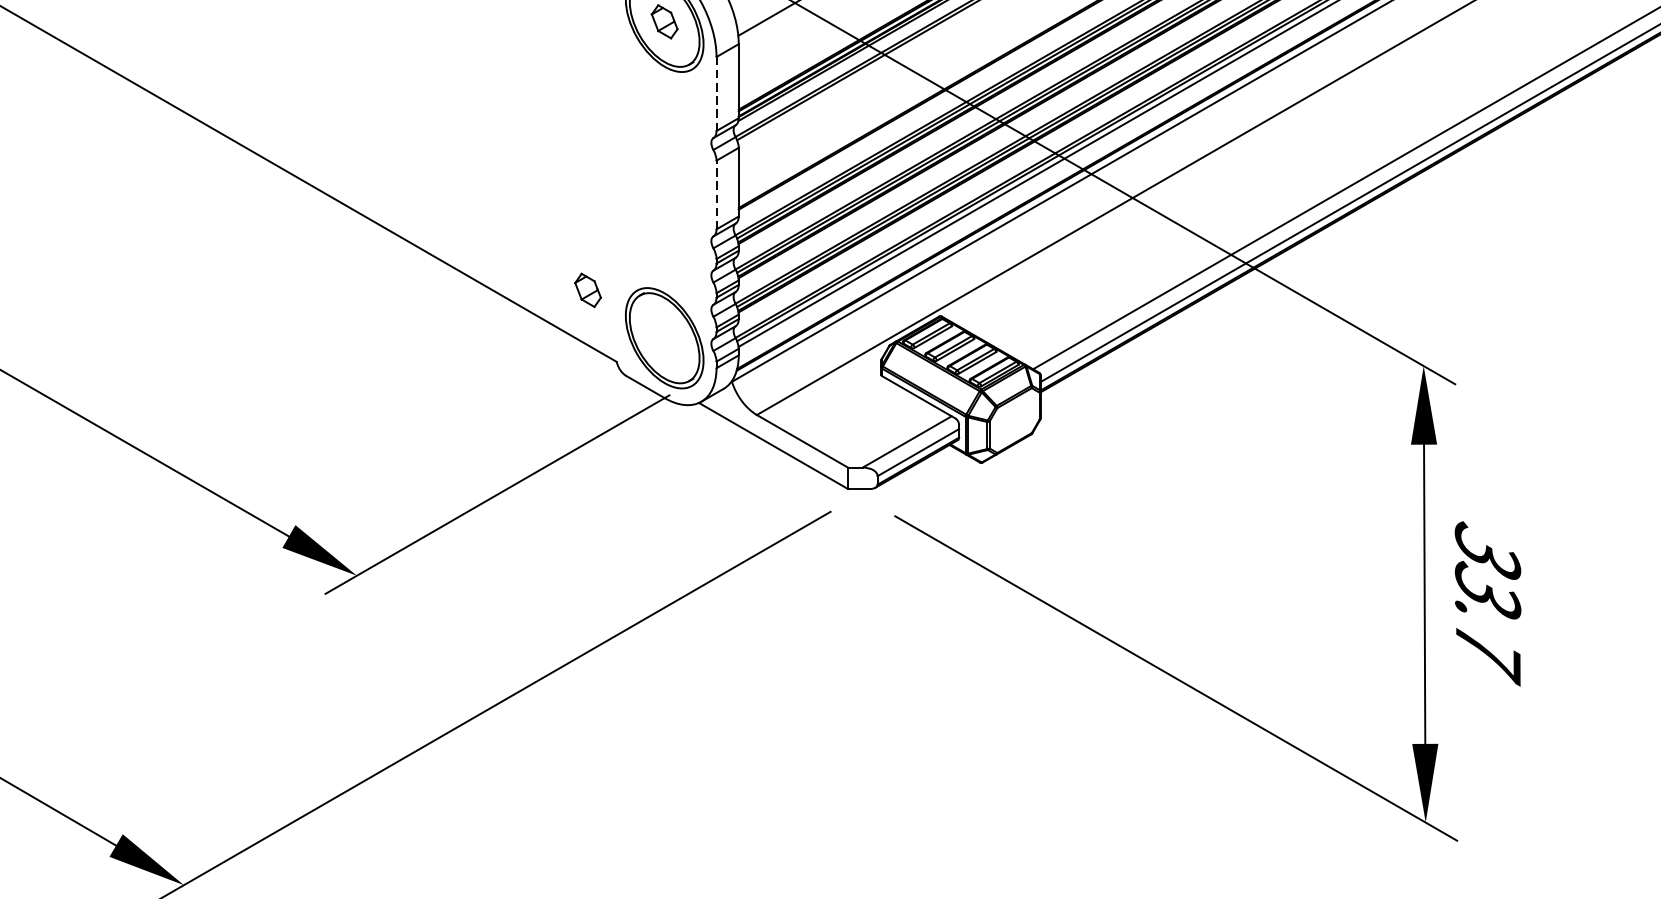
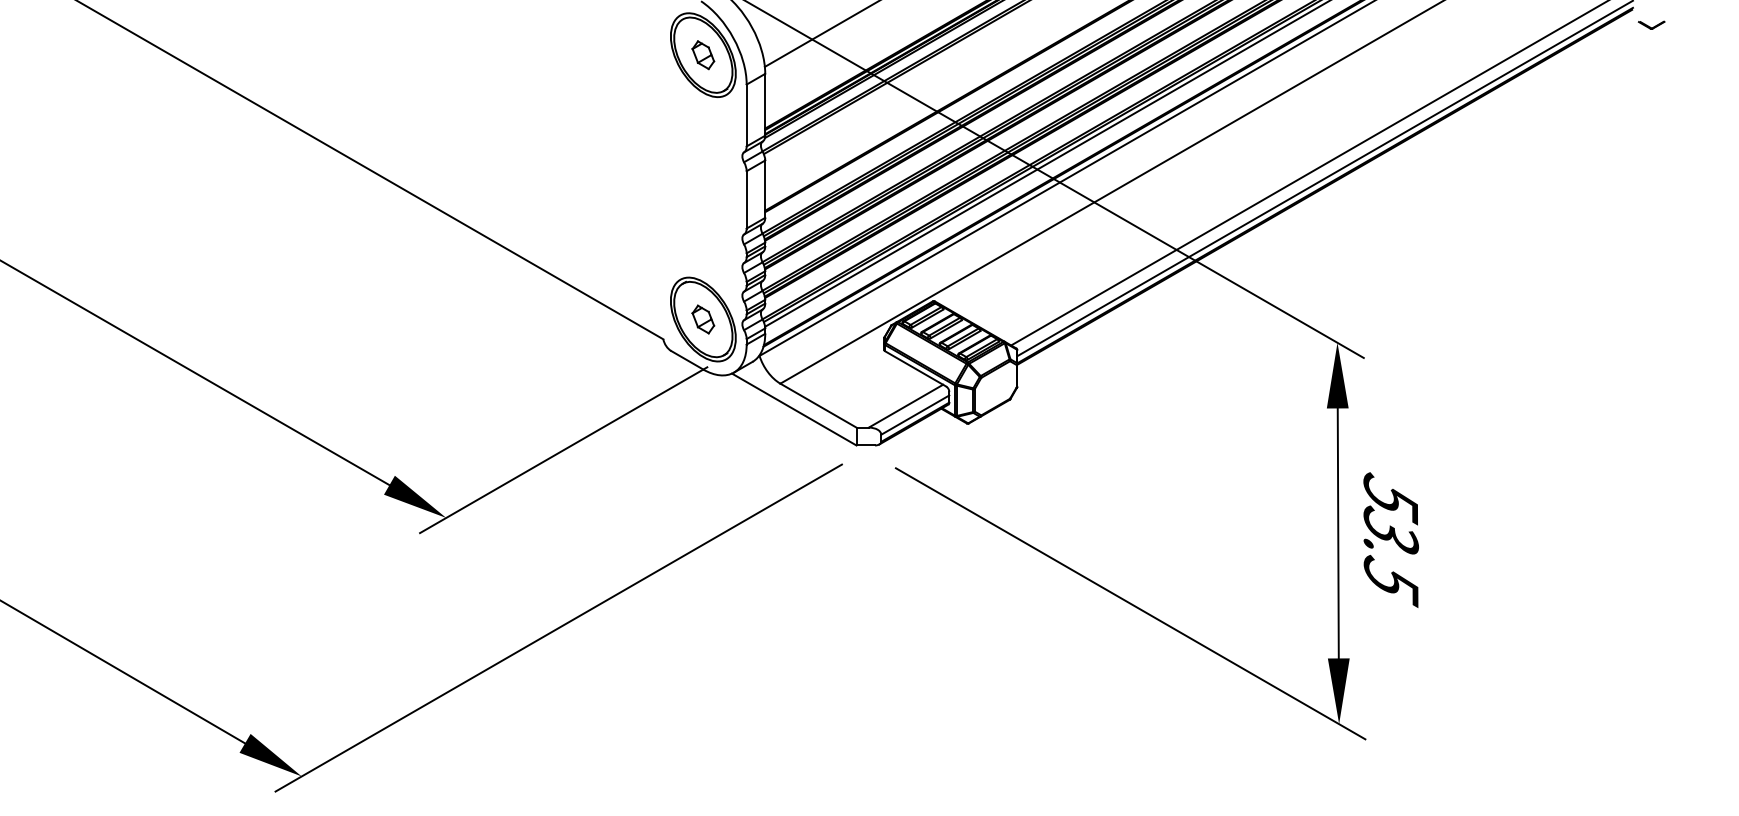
line: (716, 94) -> (746, 115), dashed -> solid
line: (716, 194) -> (746, 199), dashed -> solid
part: (588, 290) -> (703, 319), moved
text: (1487, 603) -> (1390, 541), 33.7 -> 53.5

